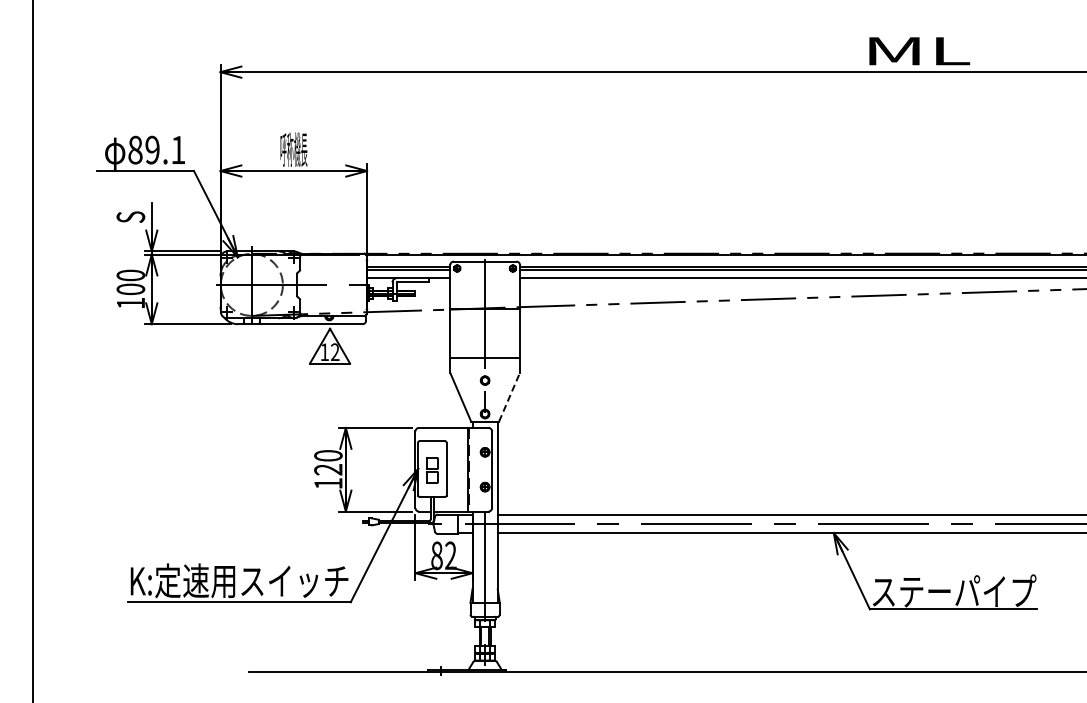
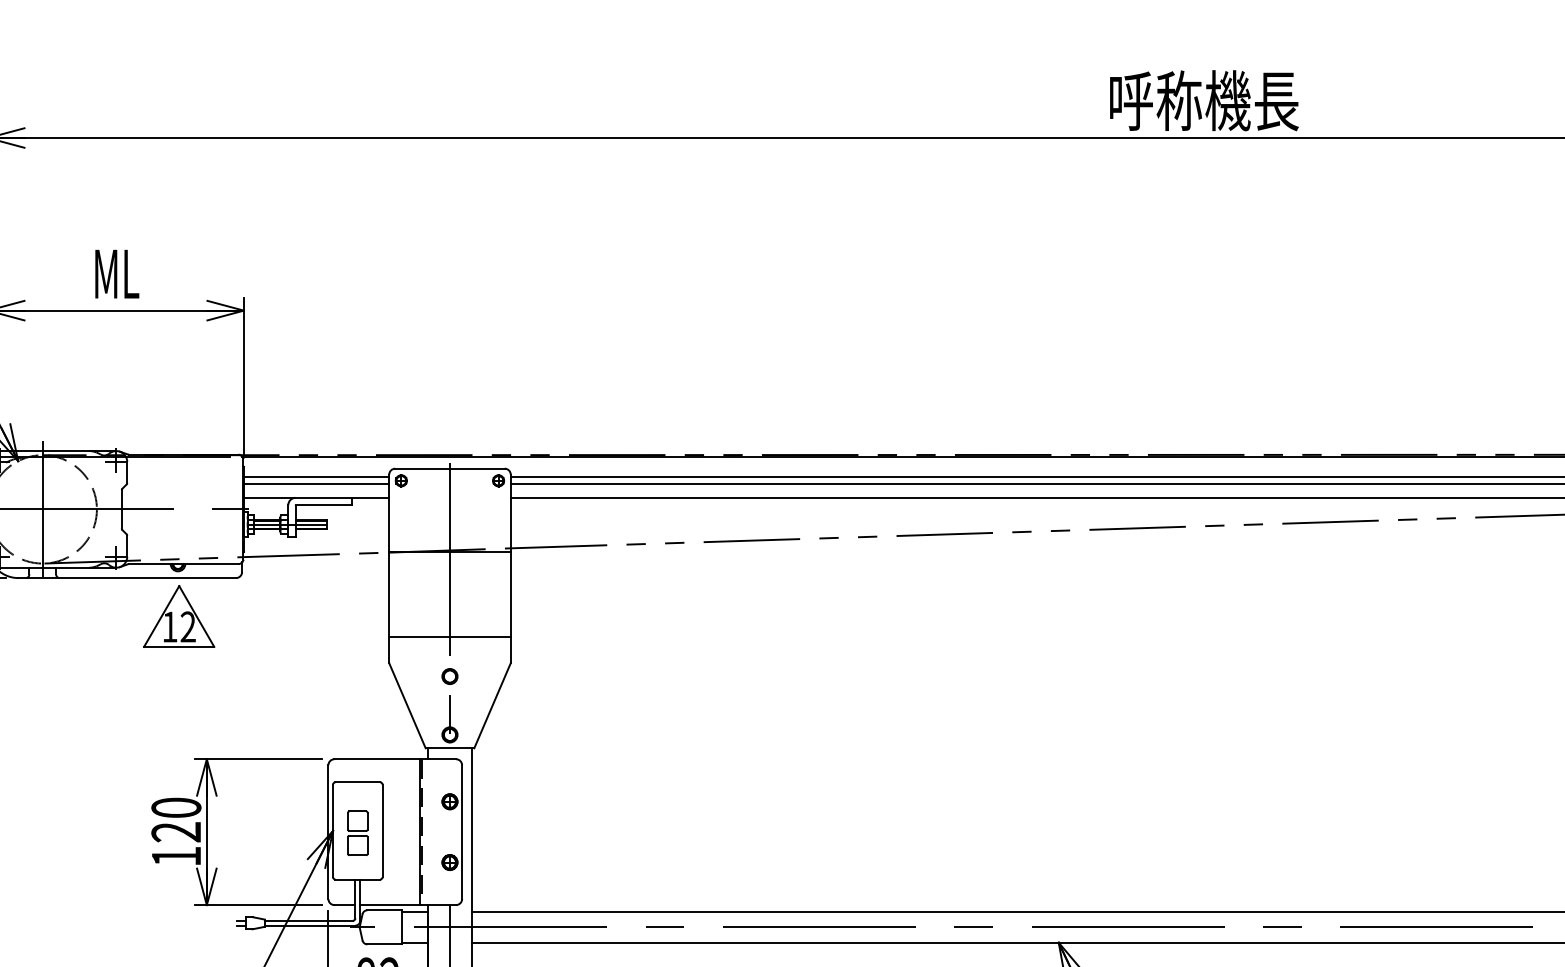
text: (917, 50) -> (1204, 100), ML -> 呼称機長
text: (293, 149) -> (115, 273), 呼称機長 -> ML
line: (509, 397) -> (492, 706), dashed -> solid

